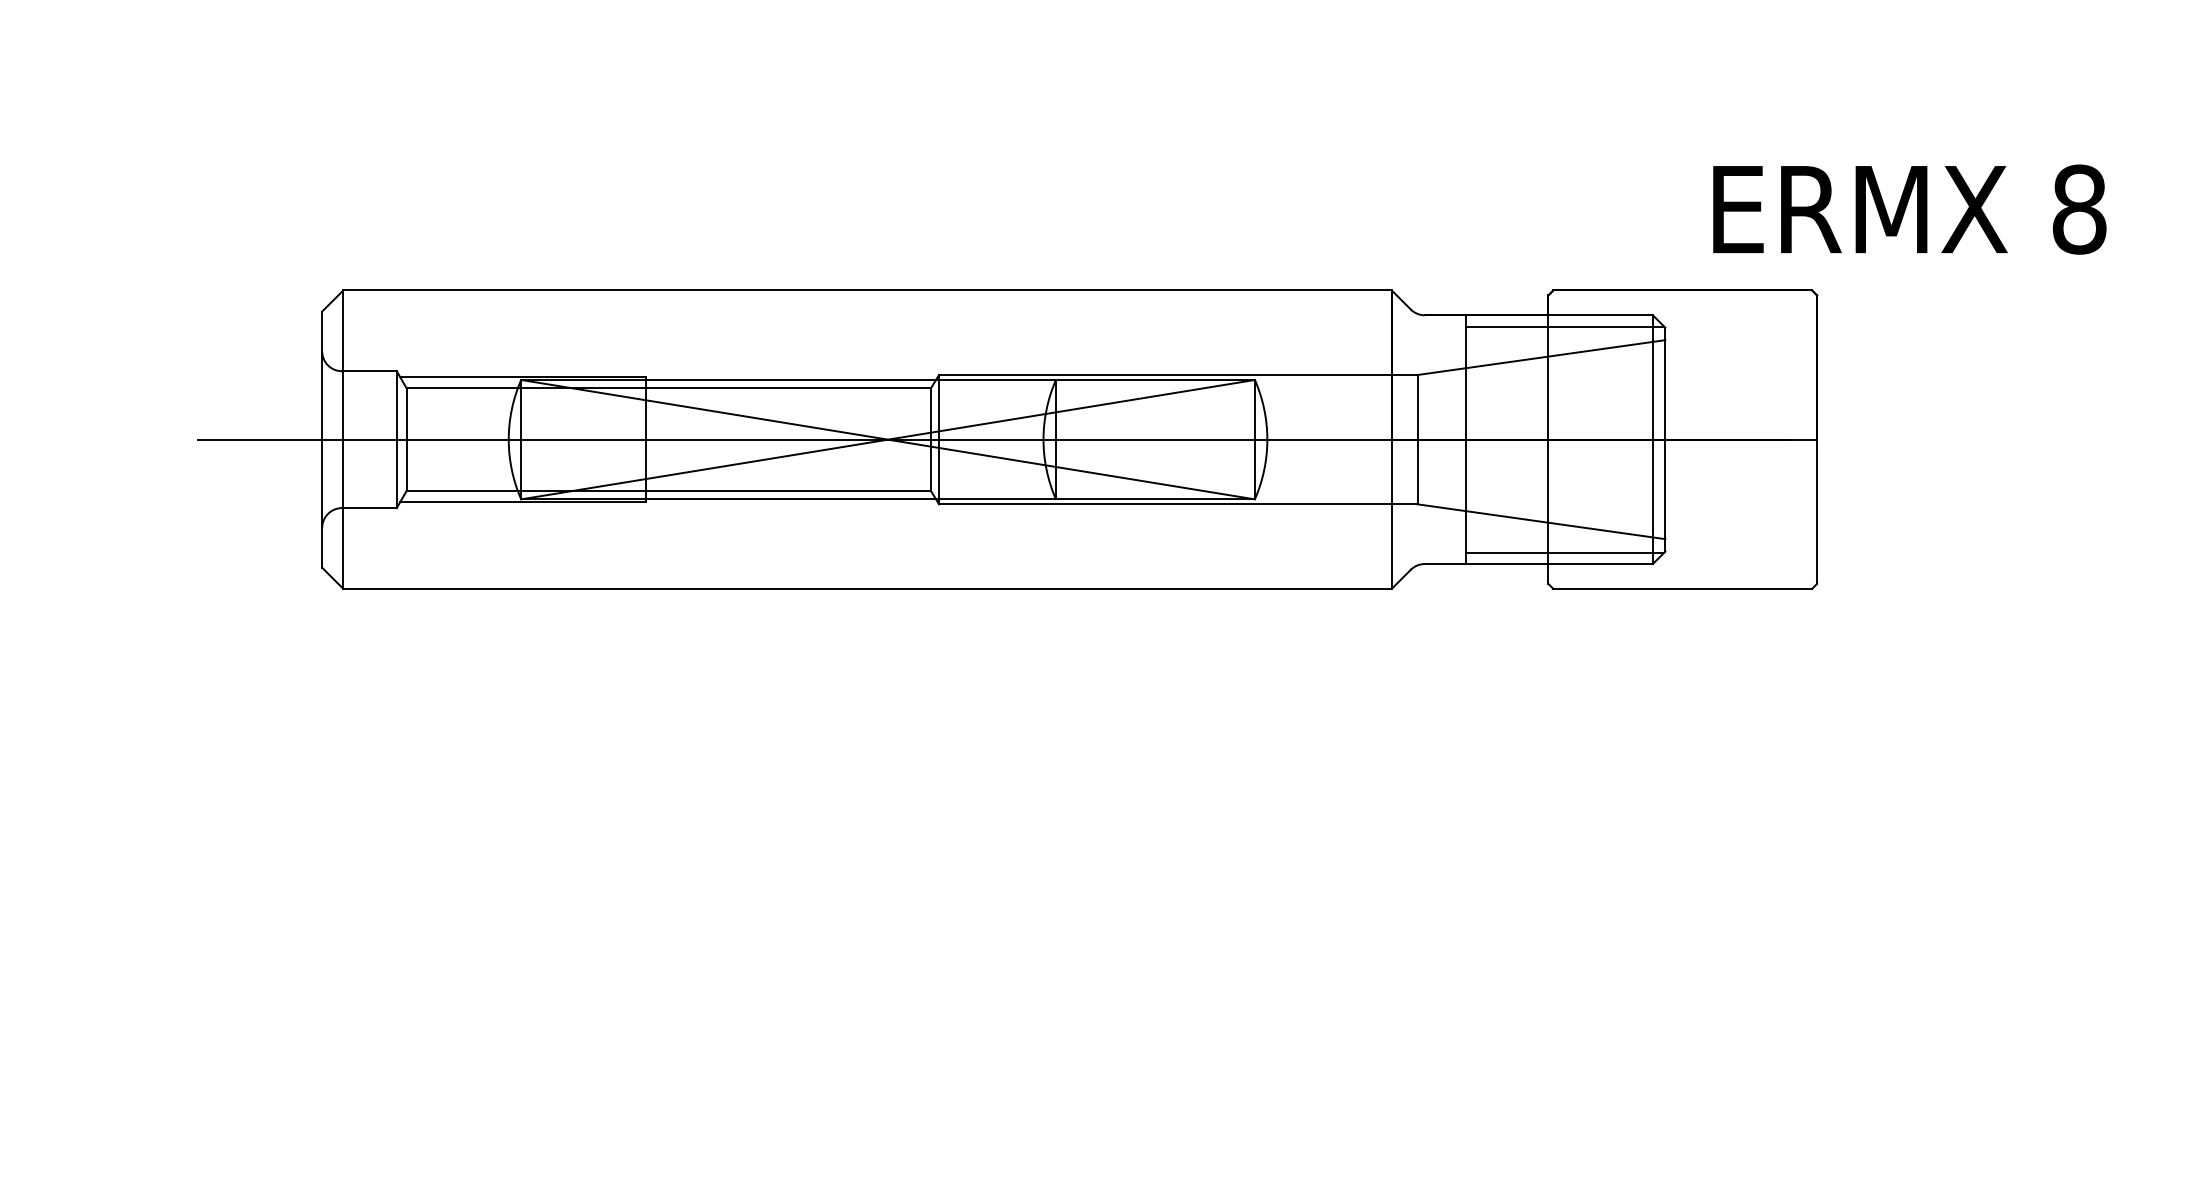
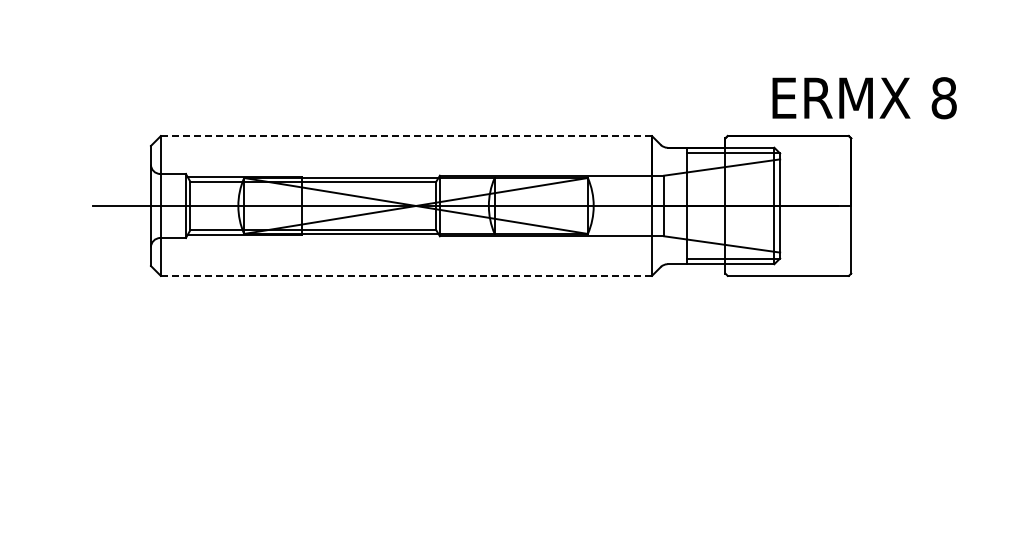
text: (1909, 210) -> (864, 98), moved
line: (867, 291) -> (406, 136), solid -> dashed
line: (867, 588) -> (406, 275), solid -> dashed

